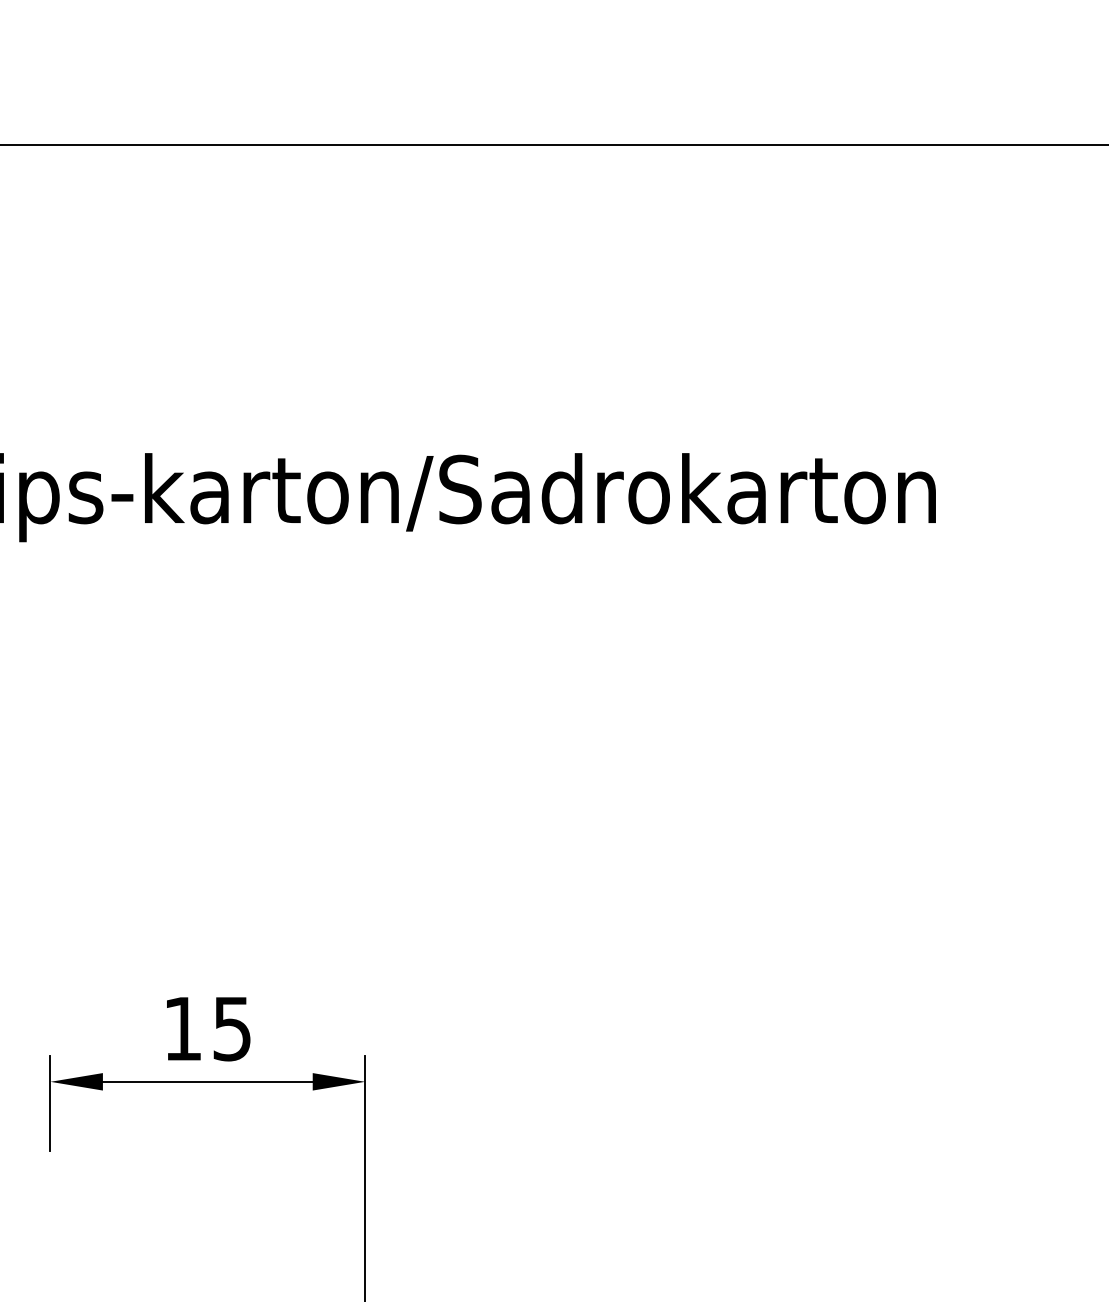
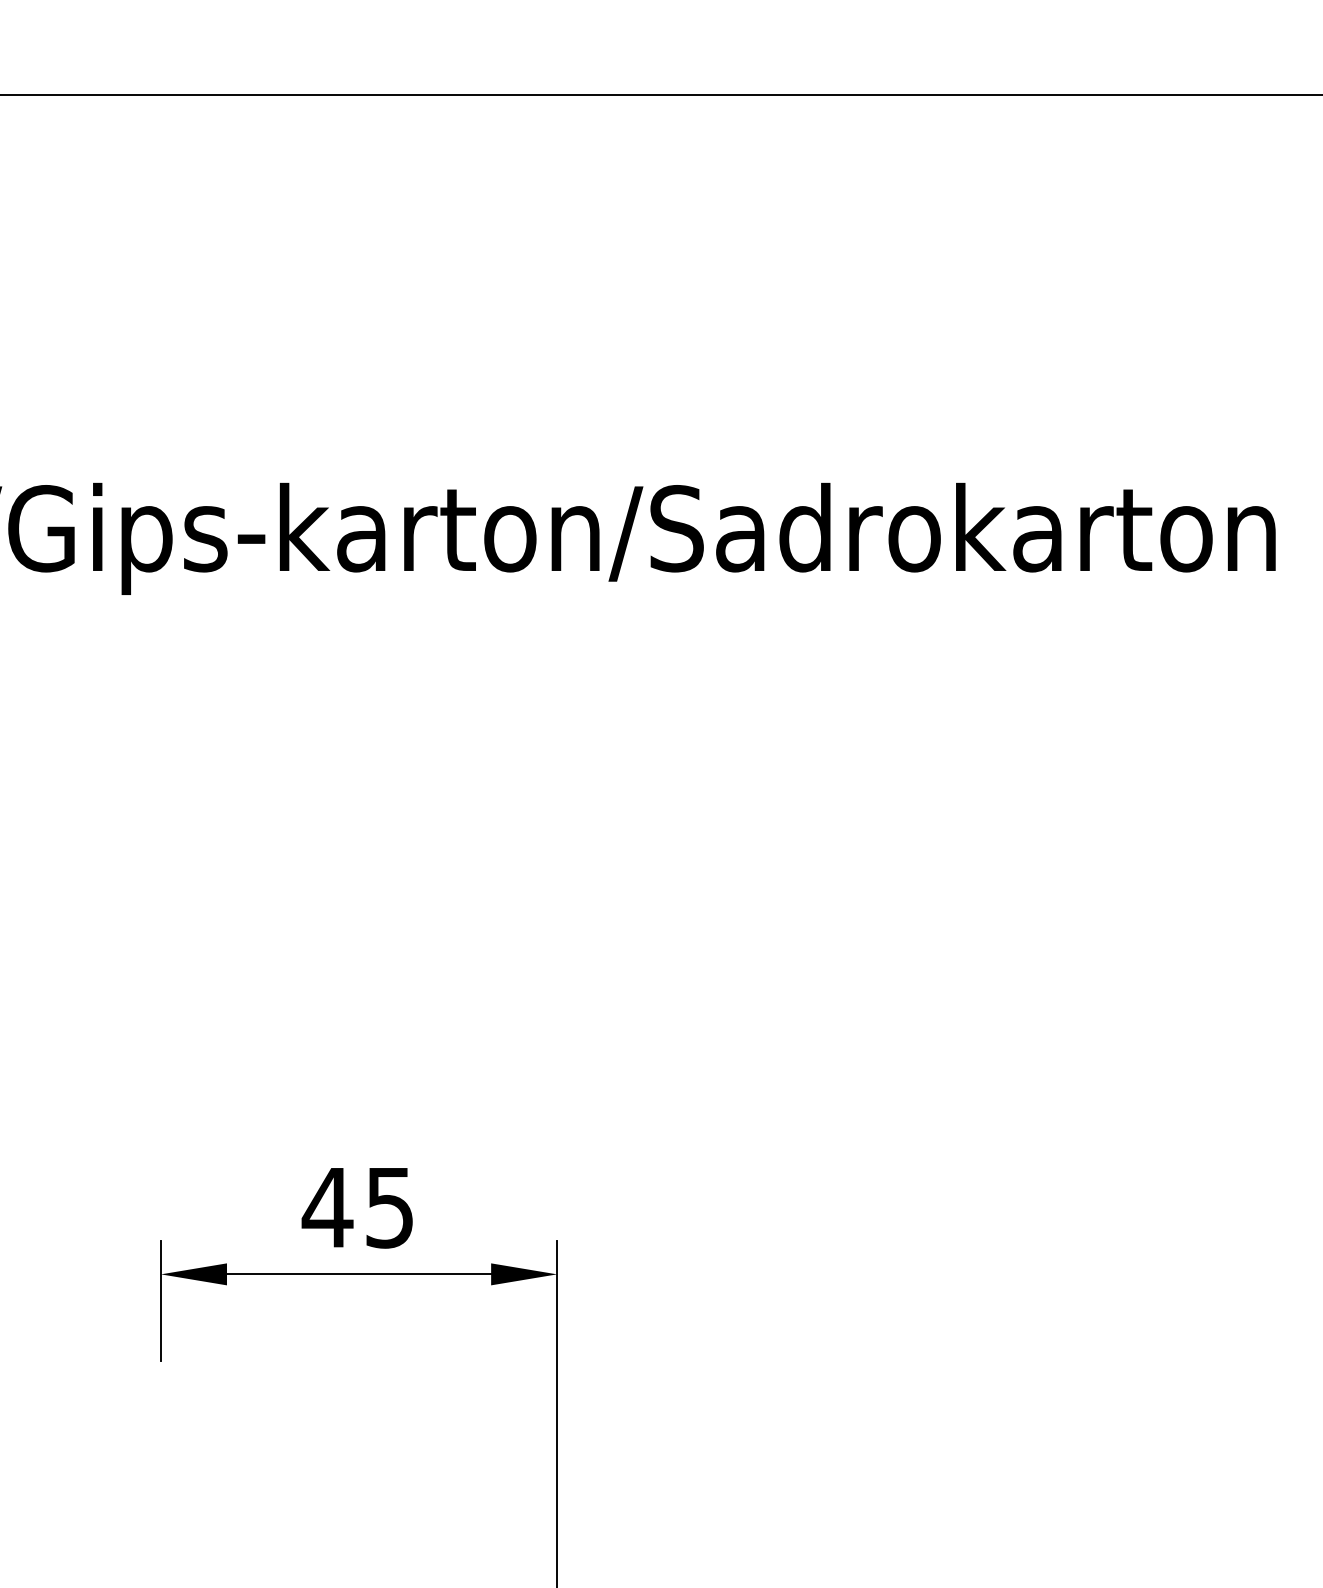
text: (182, 1028) -> (327, 1207), 15 -> 45

